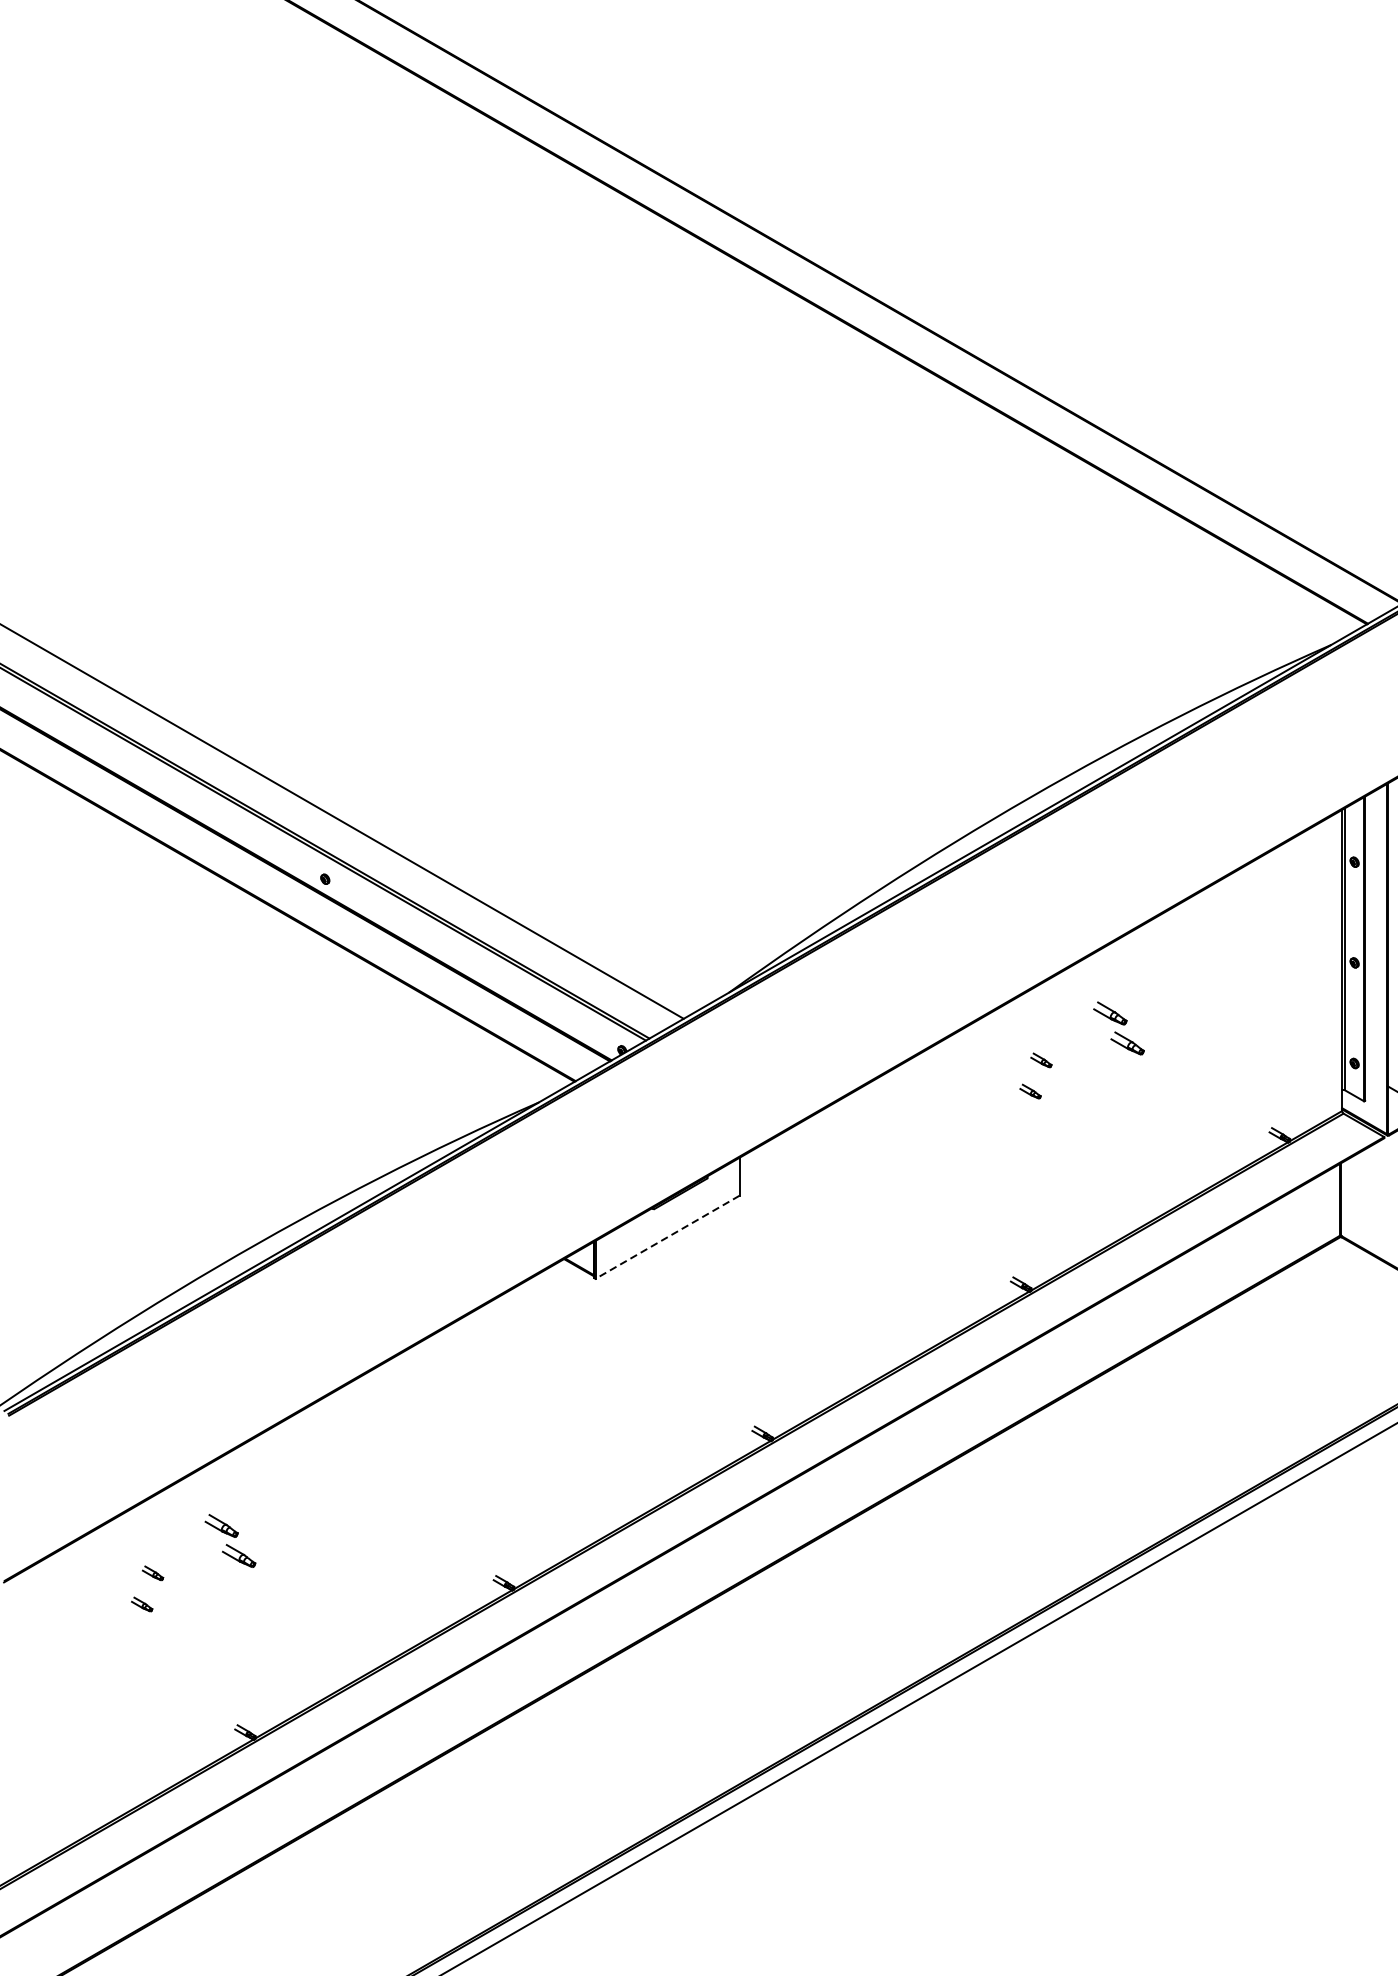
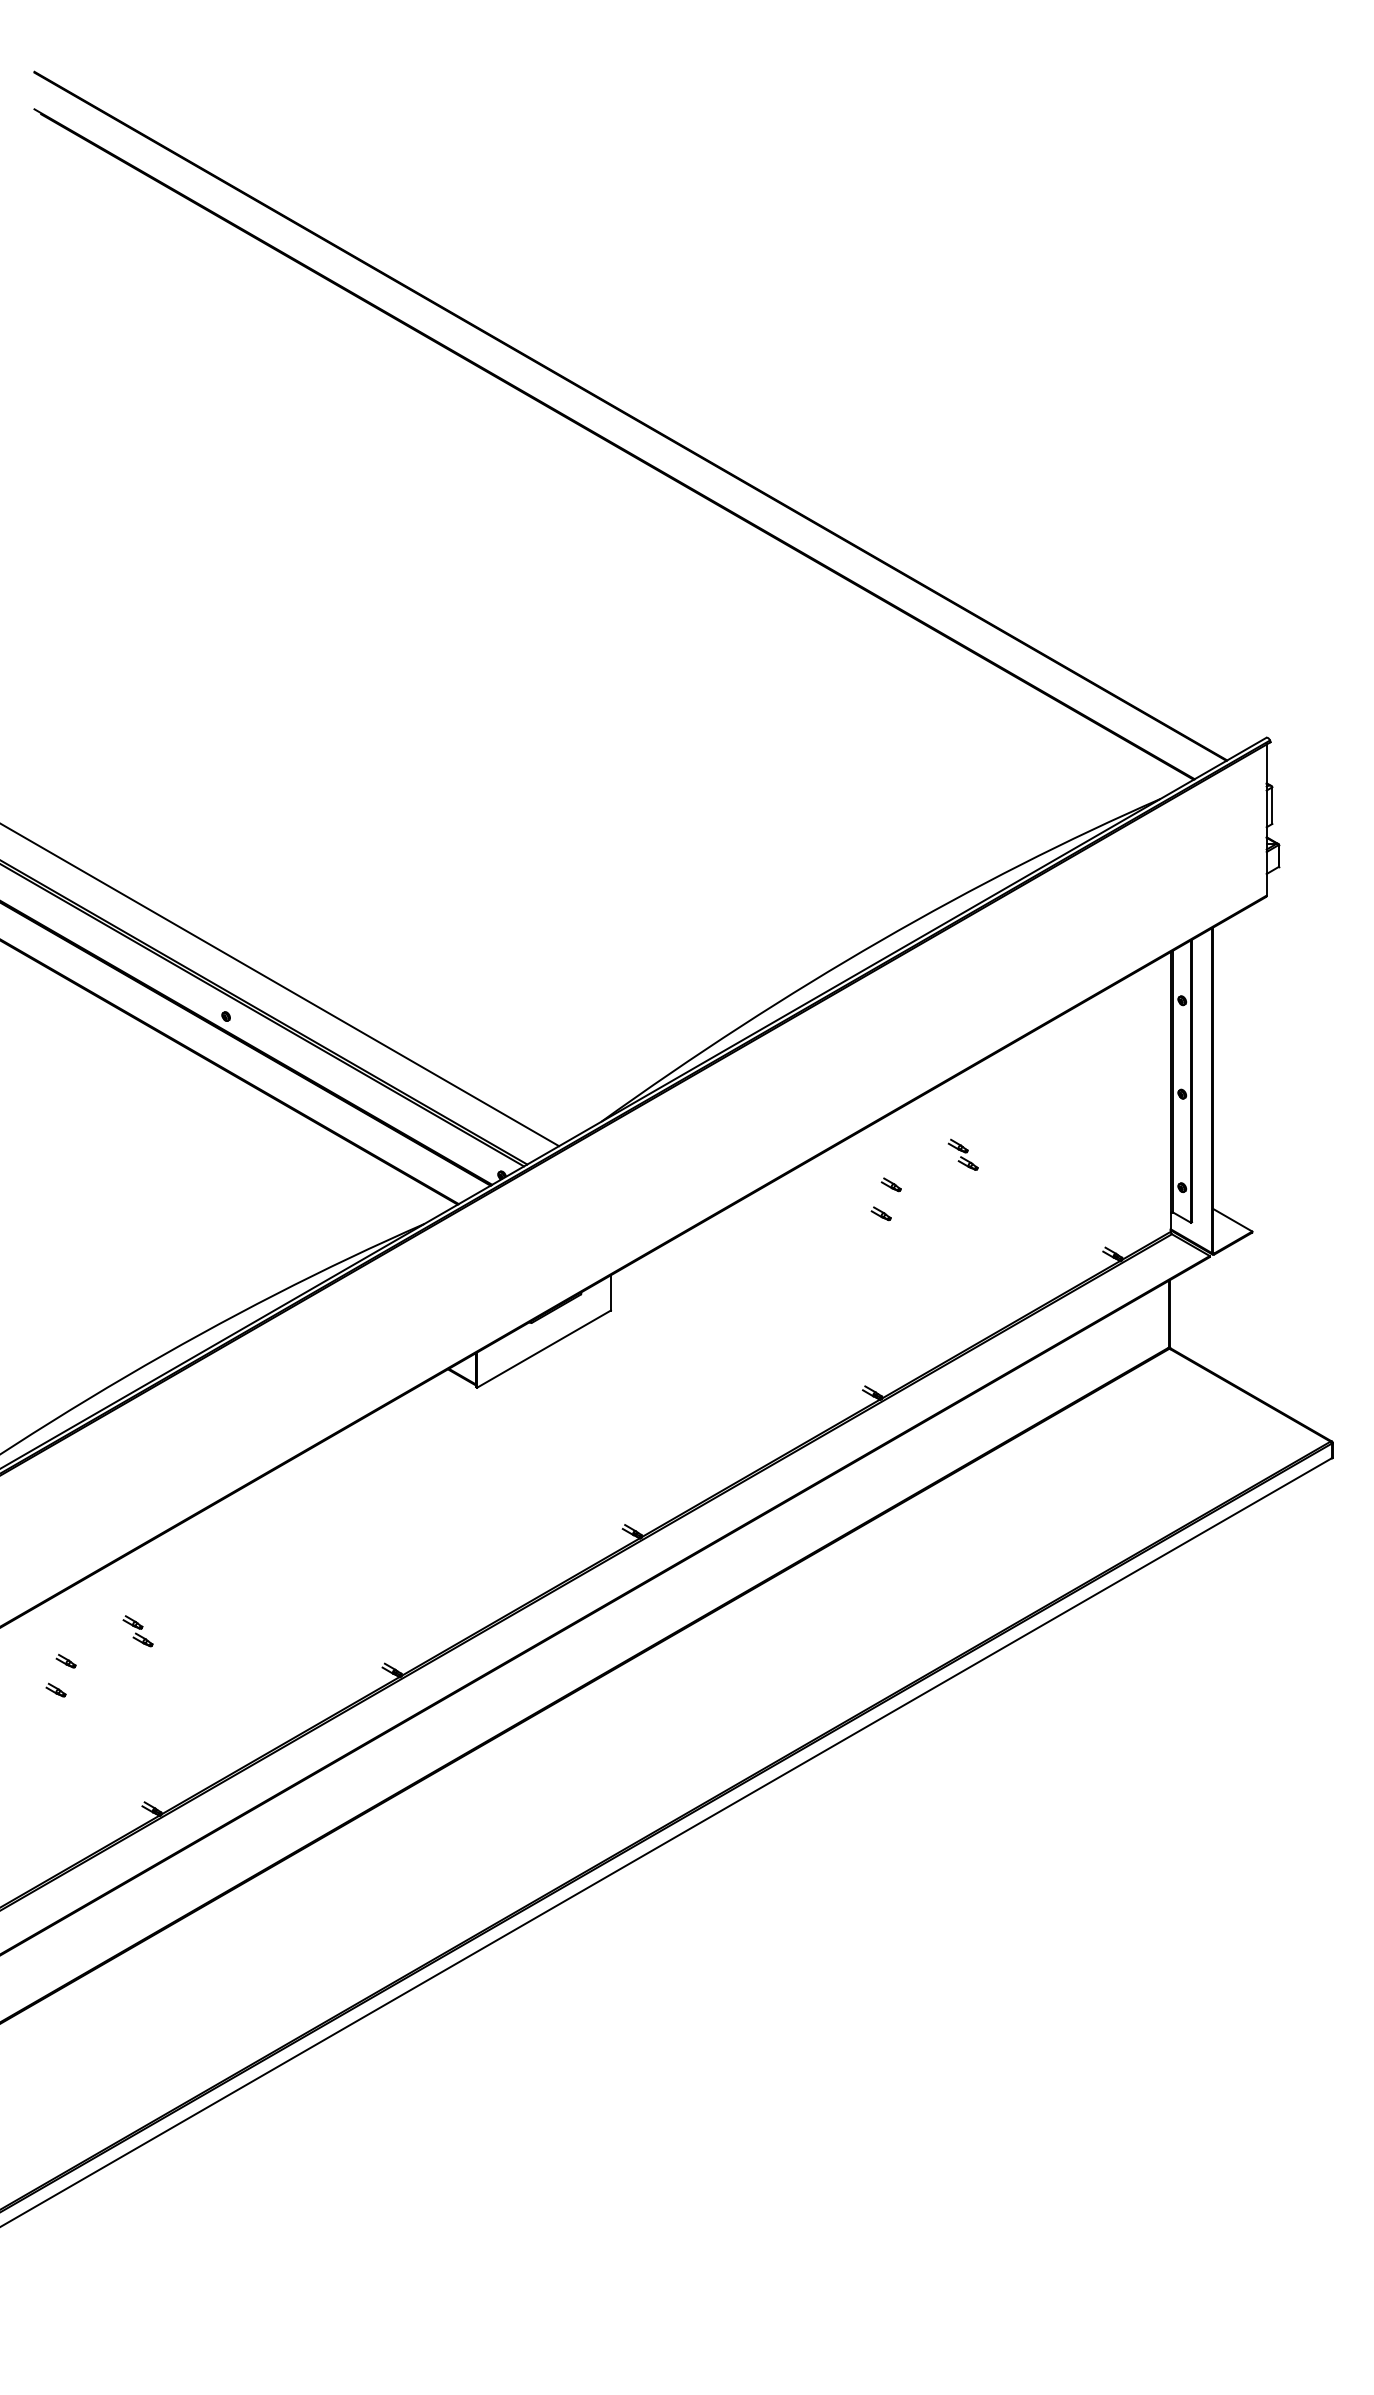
part: (1118, 1027) -> (962, 1154), size x0.62
line: (666, 1237) -> (543, 1349), dashed -> solid
part: (229, 1541) -> (137, 1631), size x0.62

